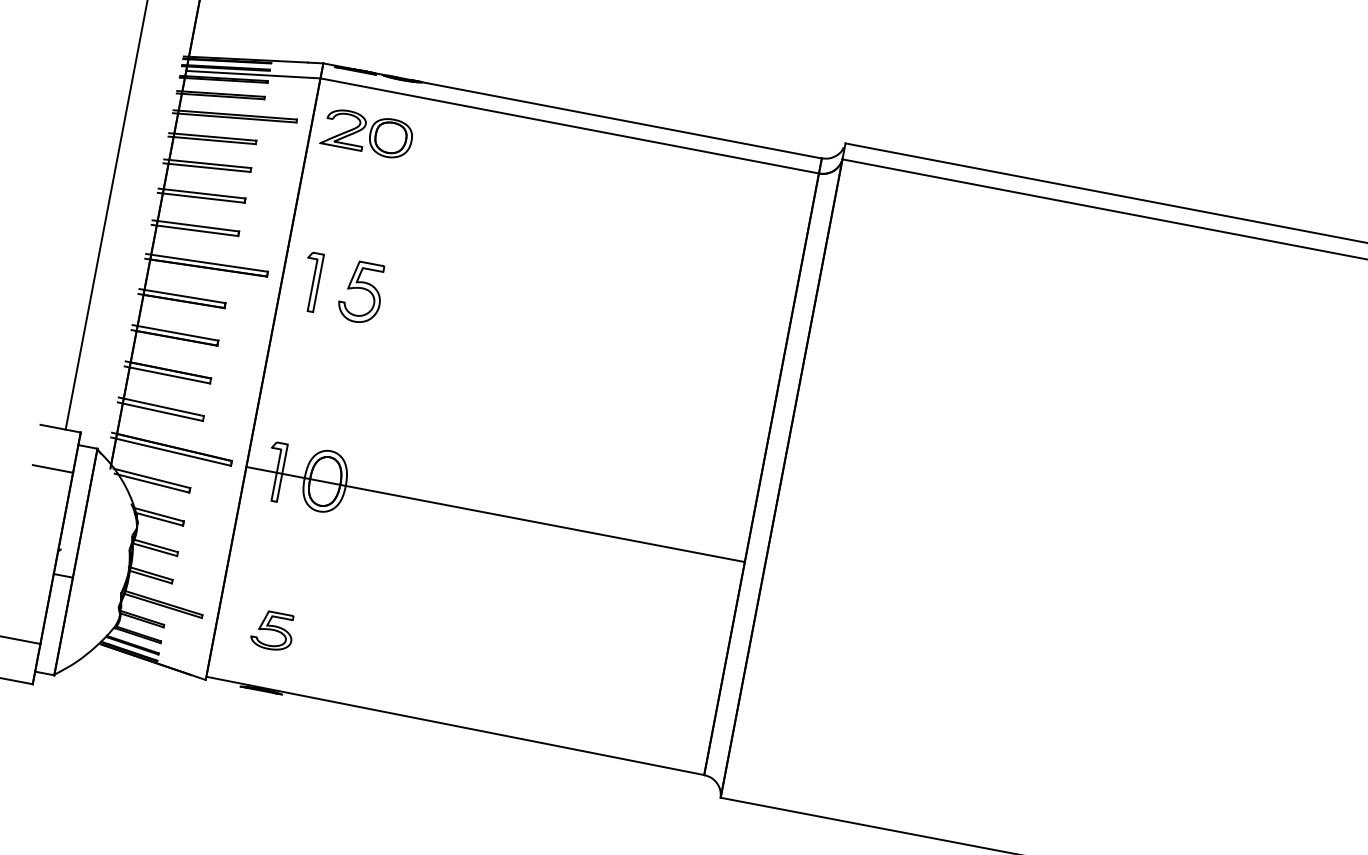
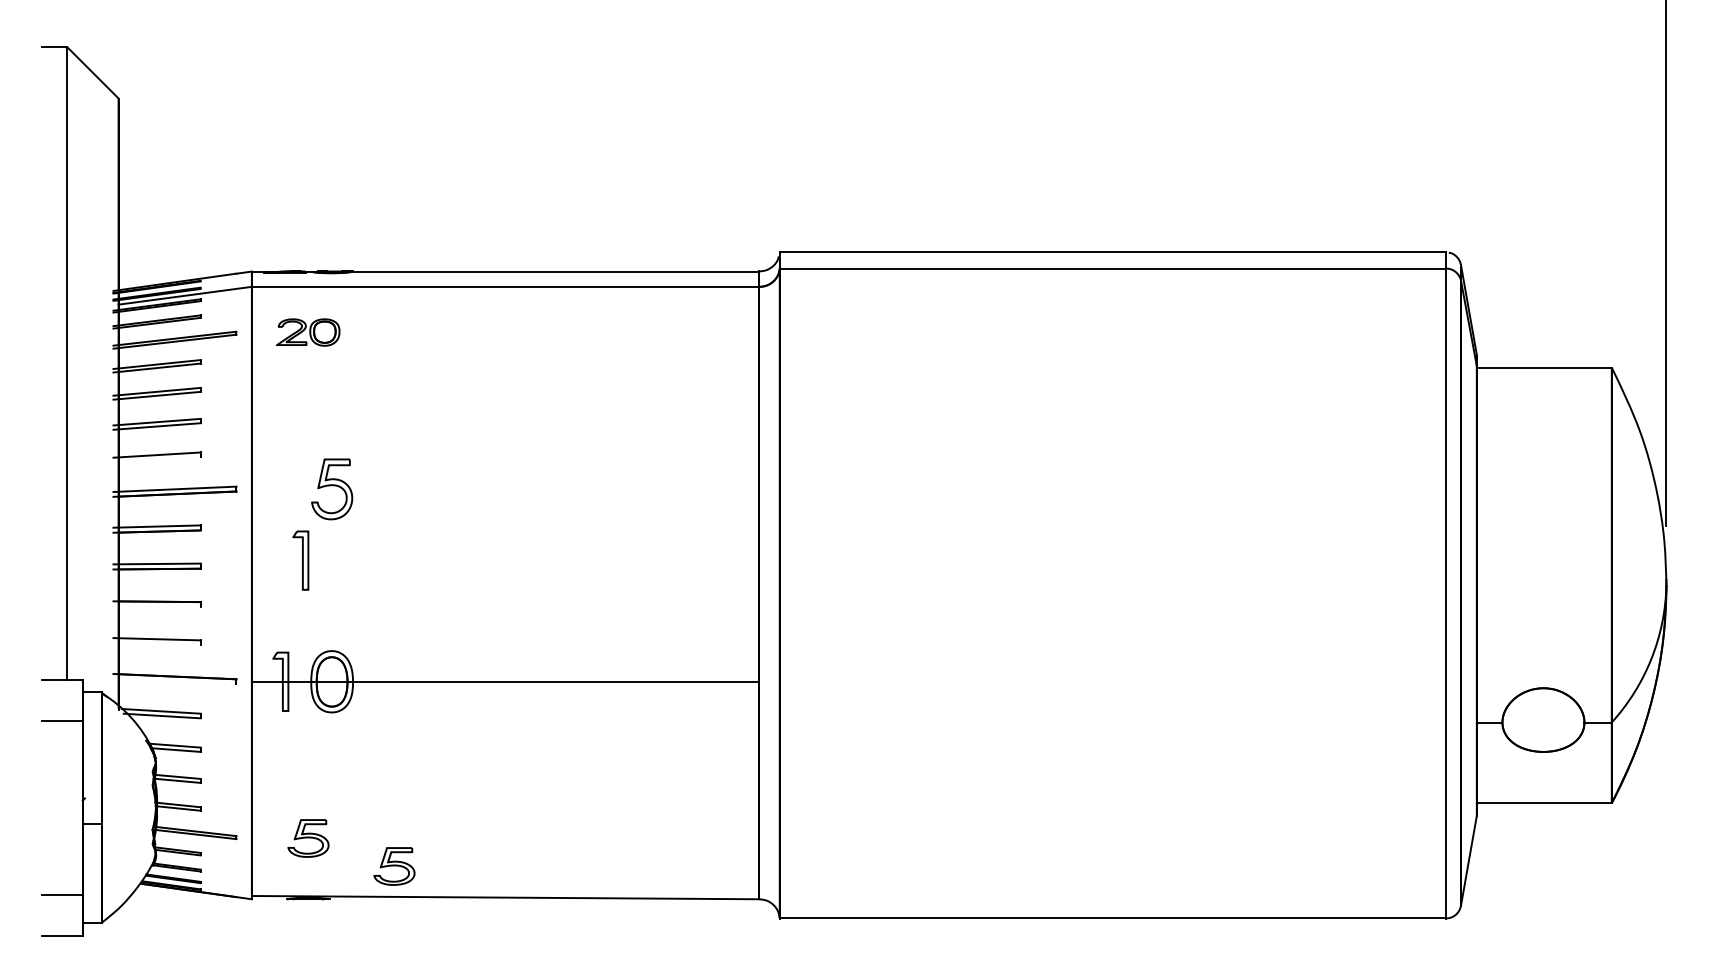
part: (366, 133) -> (307, 332), size x0.7
line: (194, 230) -> (156, 459), removed
part: (310, 281) -> (300, 560), moved
line: (166, 374) -> (156, 606), removed
line: (159, 411) -> (156, 644), removed
line: (170, 451) -> (174, 681), removed
part: (352, 674) -> (394, 866), added

